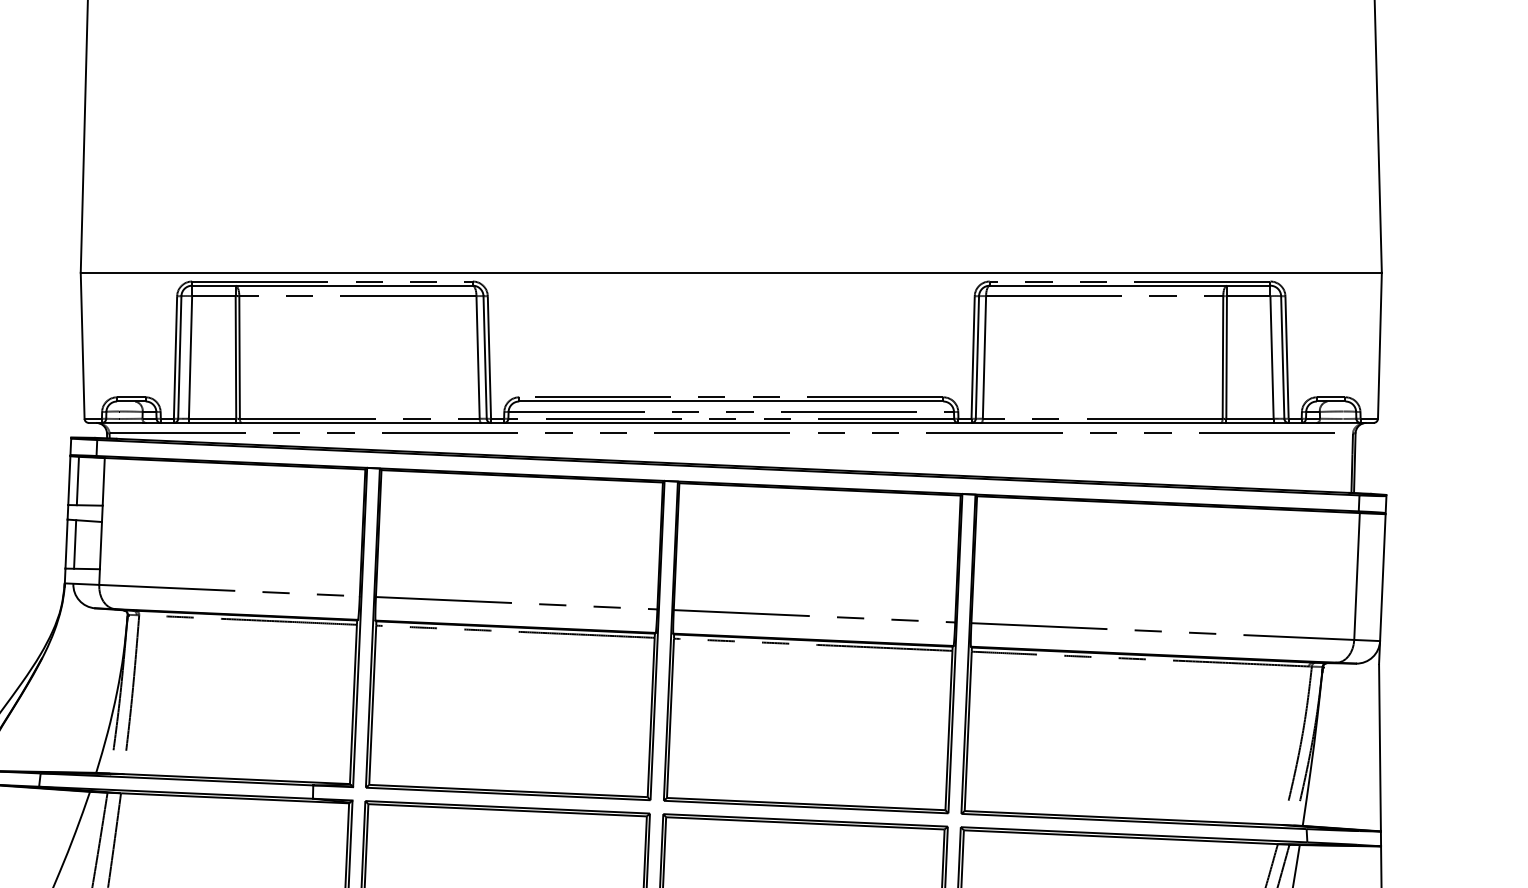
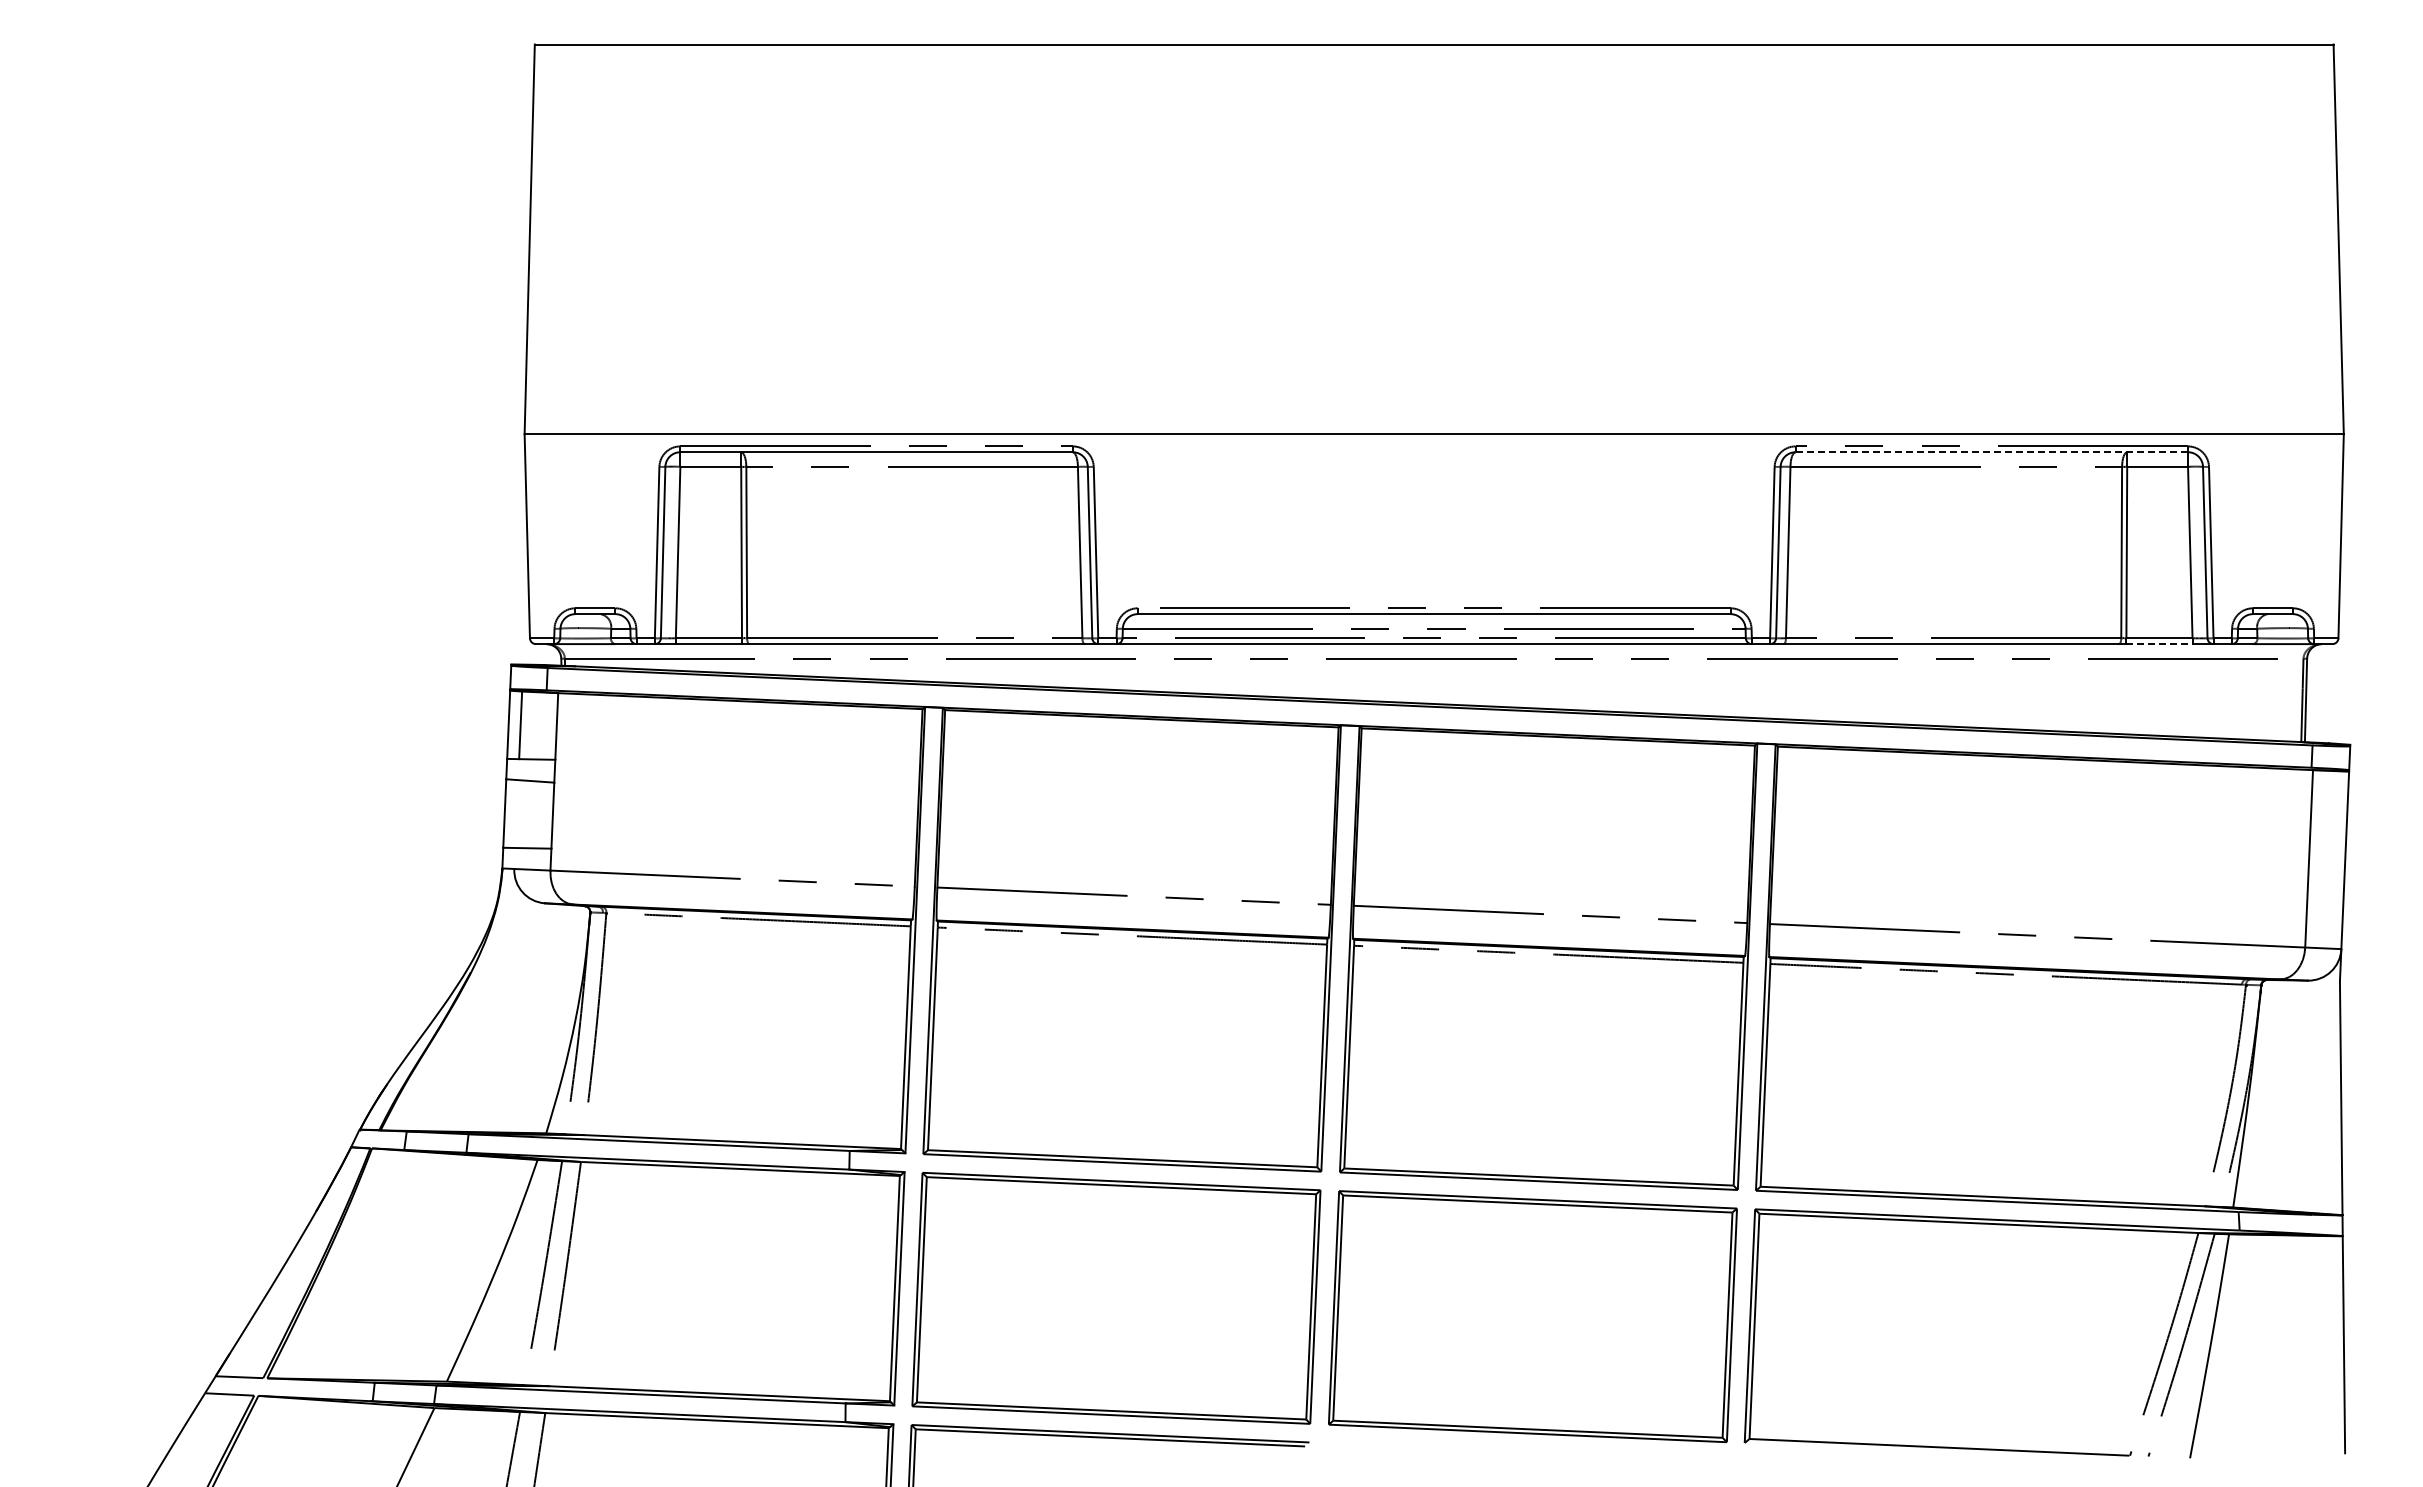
line: (1130, 285) -> (1992, 452), solid -> dashed
line: (1250, 423) -> (2159, 644), solid -> dashed
line: (74, 544) -> (516, 814), removed

